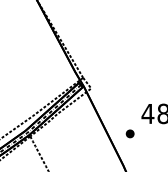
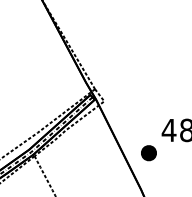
part: (129, 133) -> (148, 152), size x1.6

